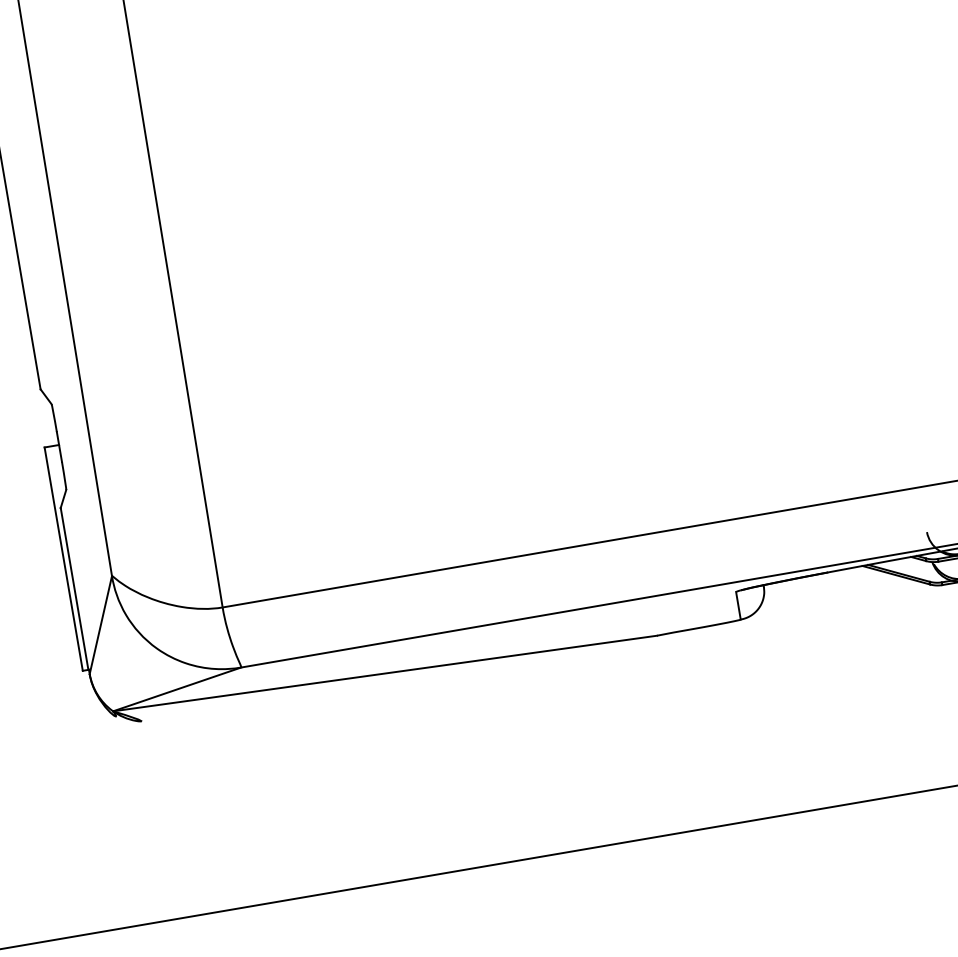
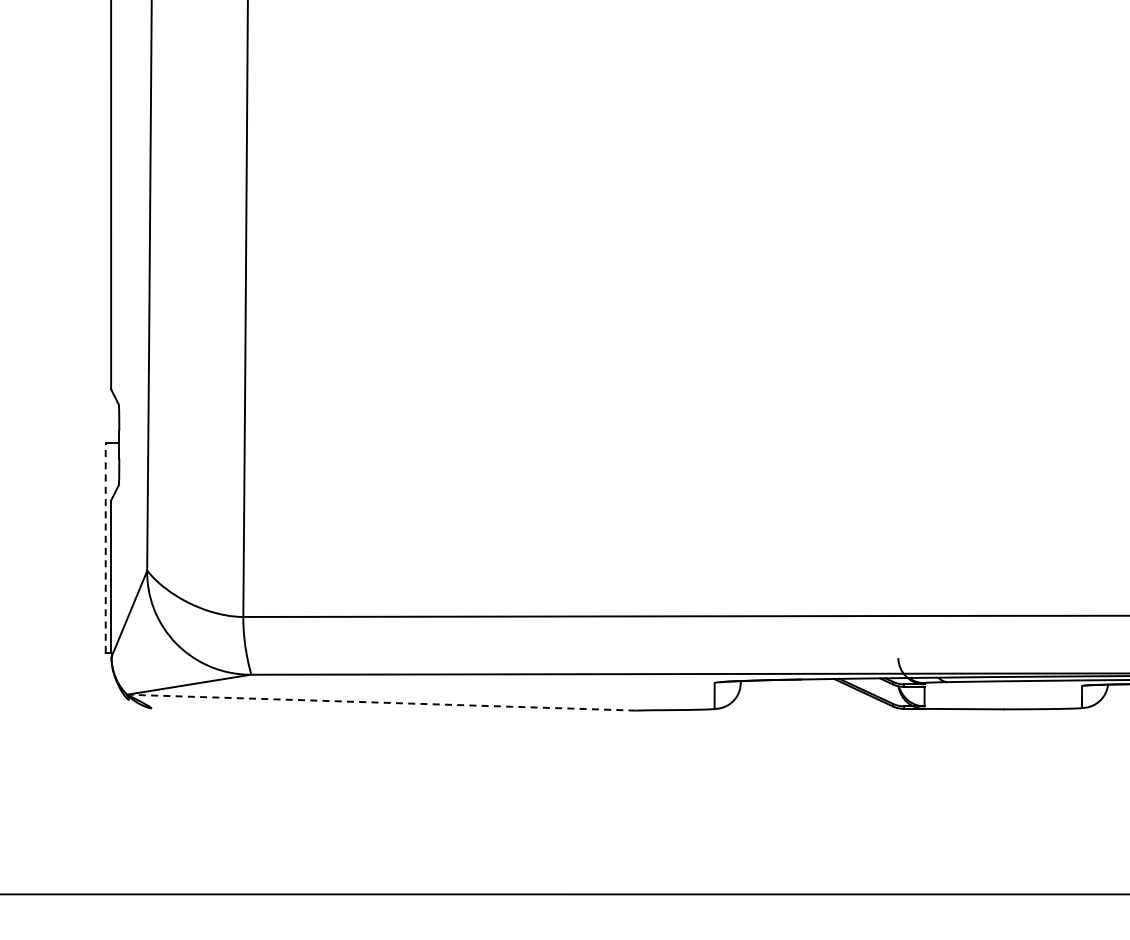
line: (63, 559) -> (105, 548), solid -> dashed
line: (384, 673) -> (380, 702), solid -> dashed

